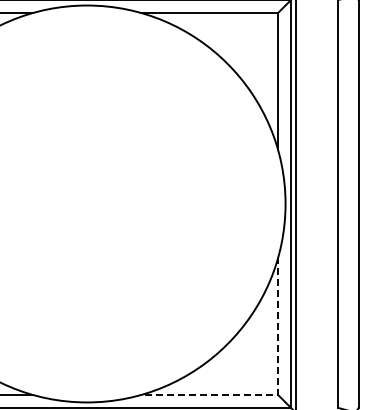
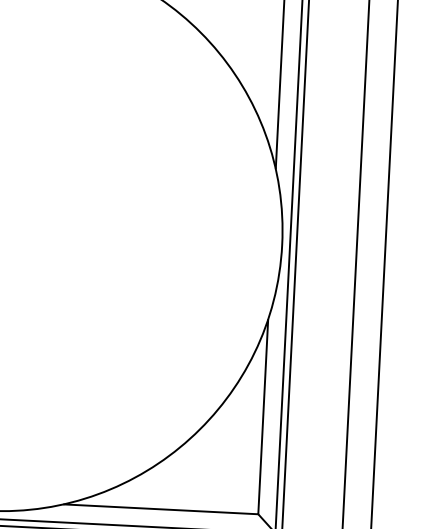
line: (278, 395) -> (258, 514), dashed -> solid

